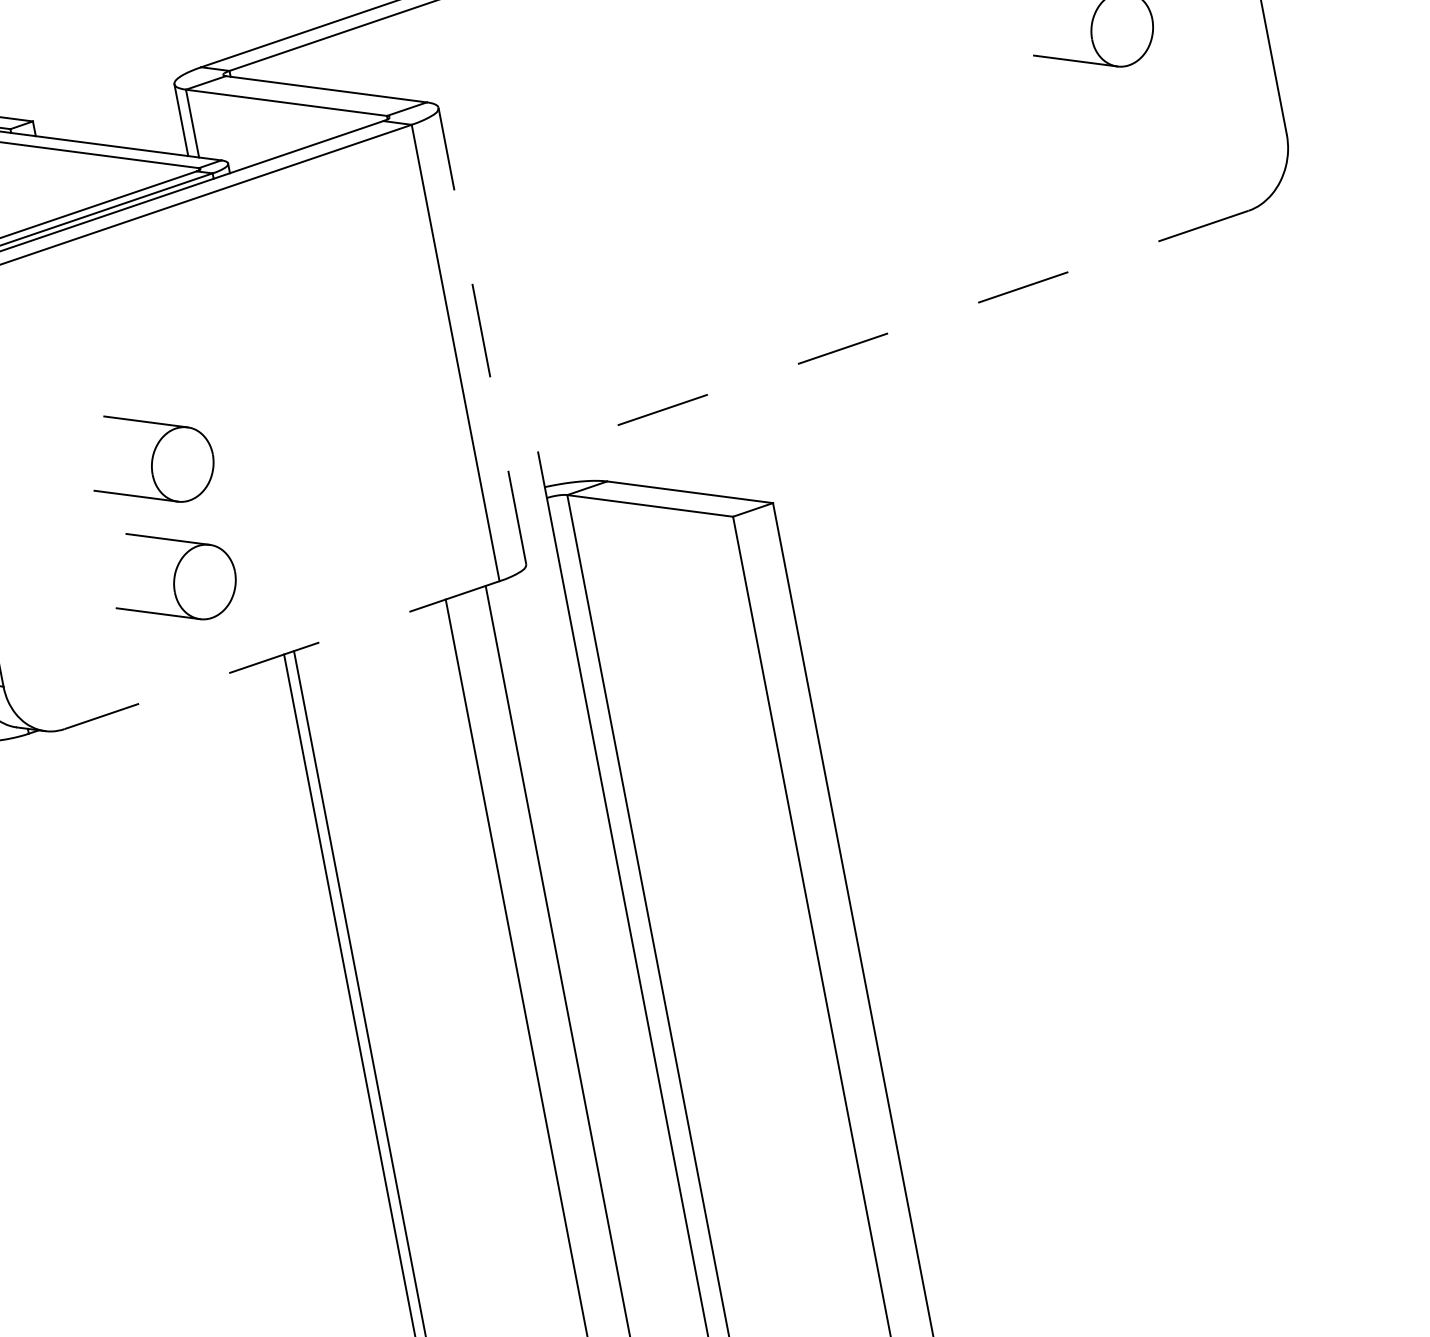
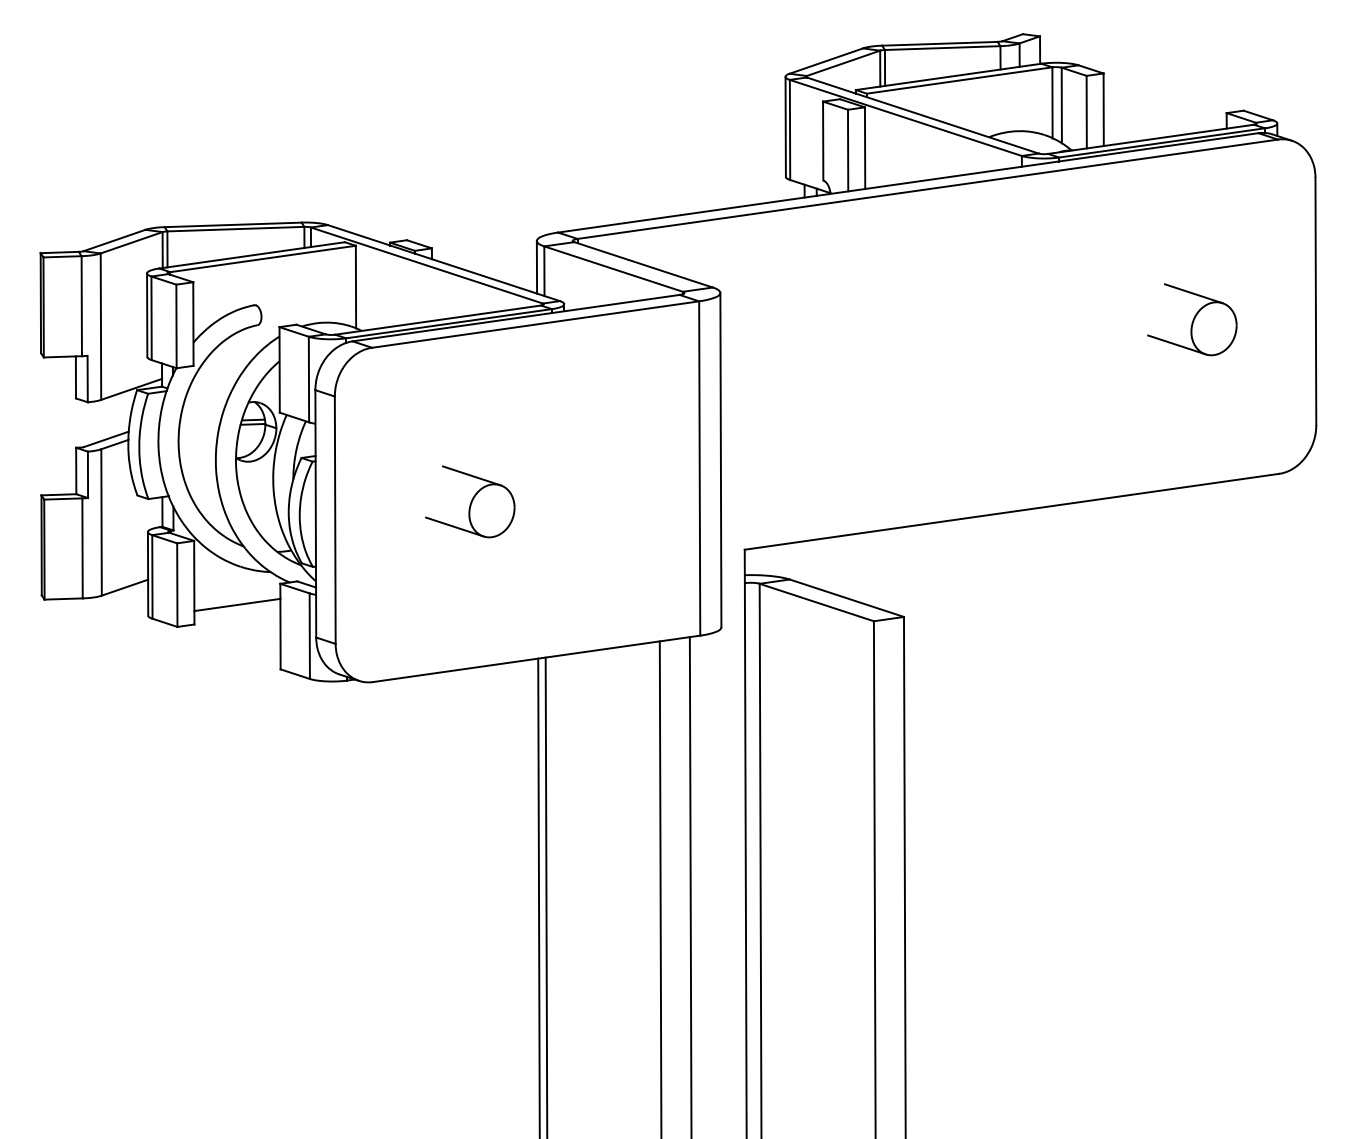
line: (892, 331) -> (1011, 511), dashed -> solid
line: (481, 335) -> (720, 459), dashed -> solid
part: (173, 574) -> (470, 587), removed
line: (281, 654) -> (536, 658), dashed -> solid

